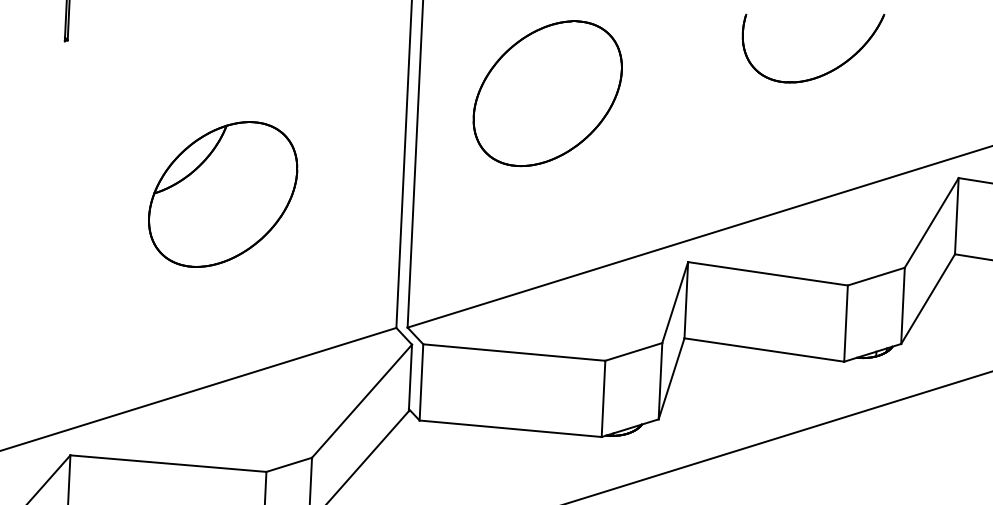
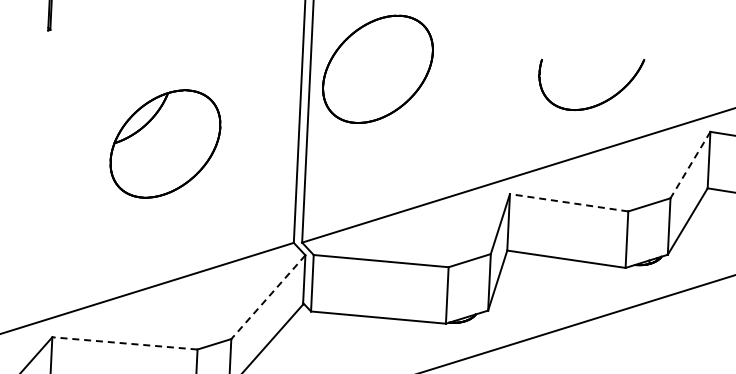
part: (825, 72) -> (600, 102), moved
part: (547, 92) -> (377, 68), moved
line: (931, 223) -> (690, 165), solid -> dashed
line: (768, 273) -> (569, 202), solid -> dashed
line: (362, 401) -> (268, 297), solid -> dashed
line: (167, 463) -> (124, 343), solid -> dashed

